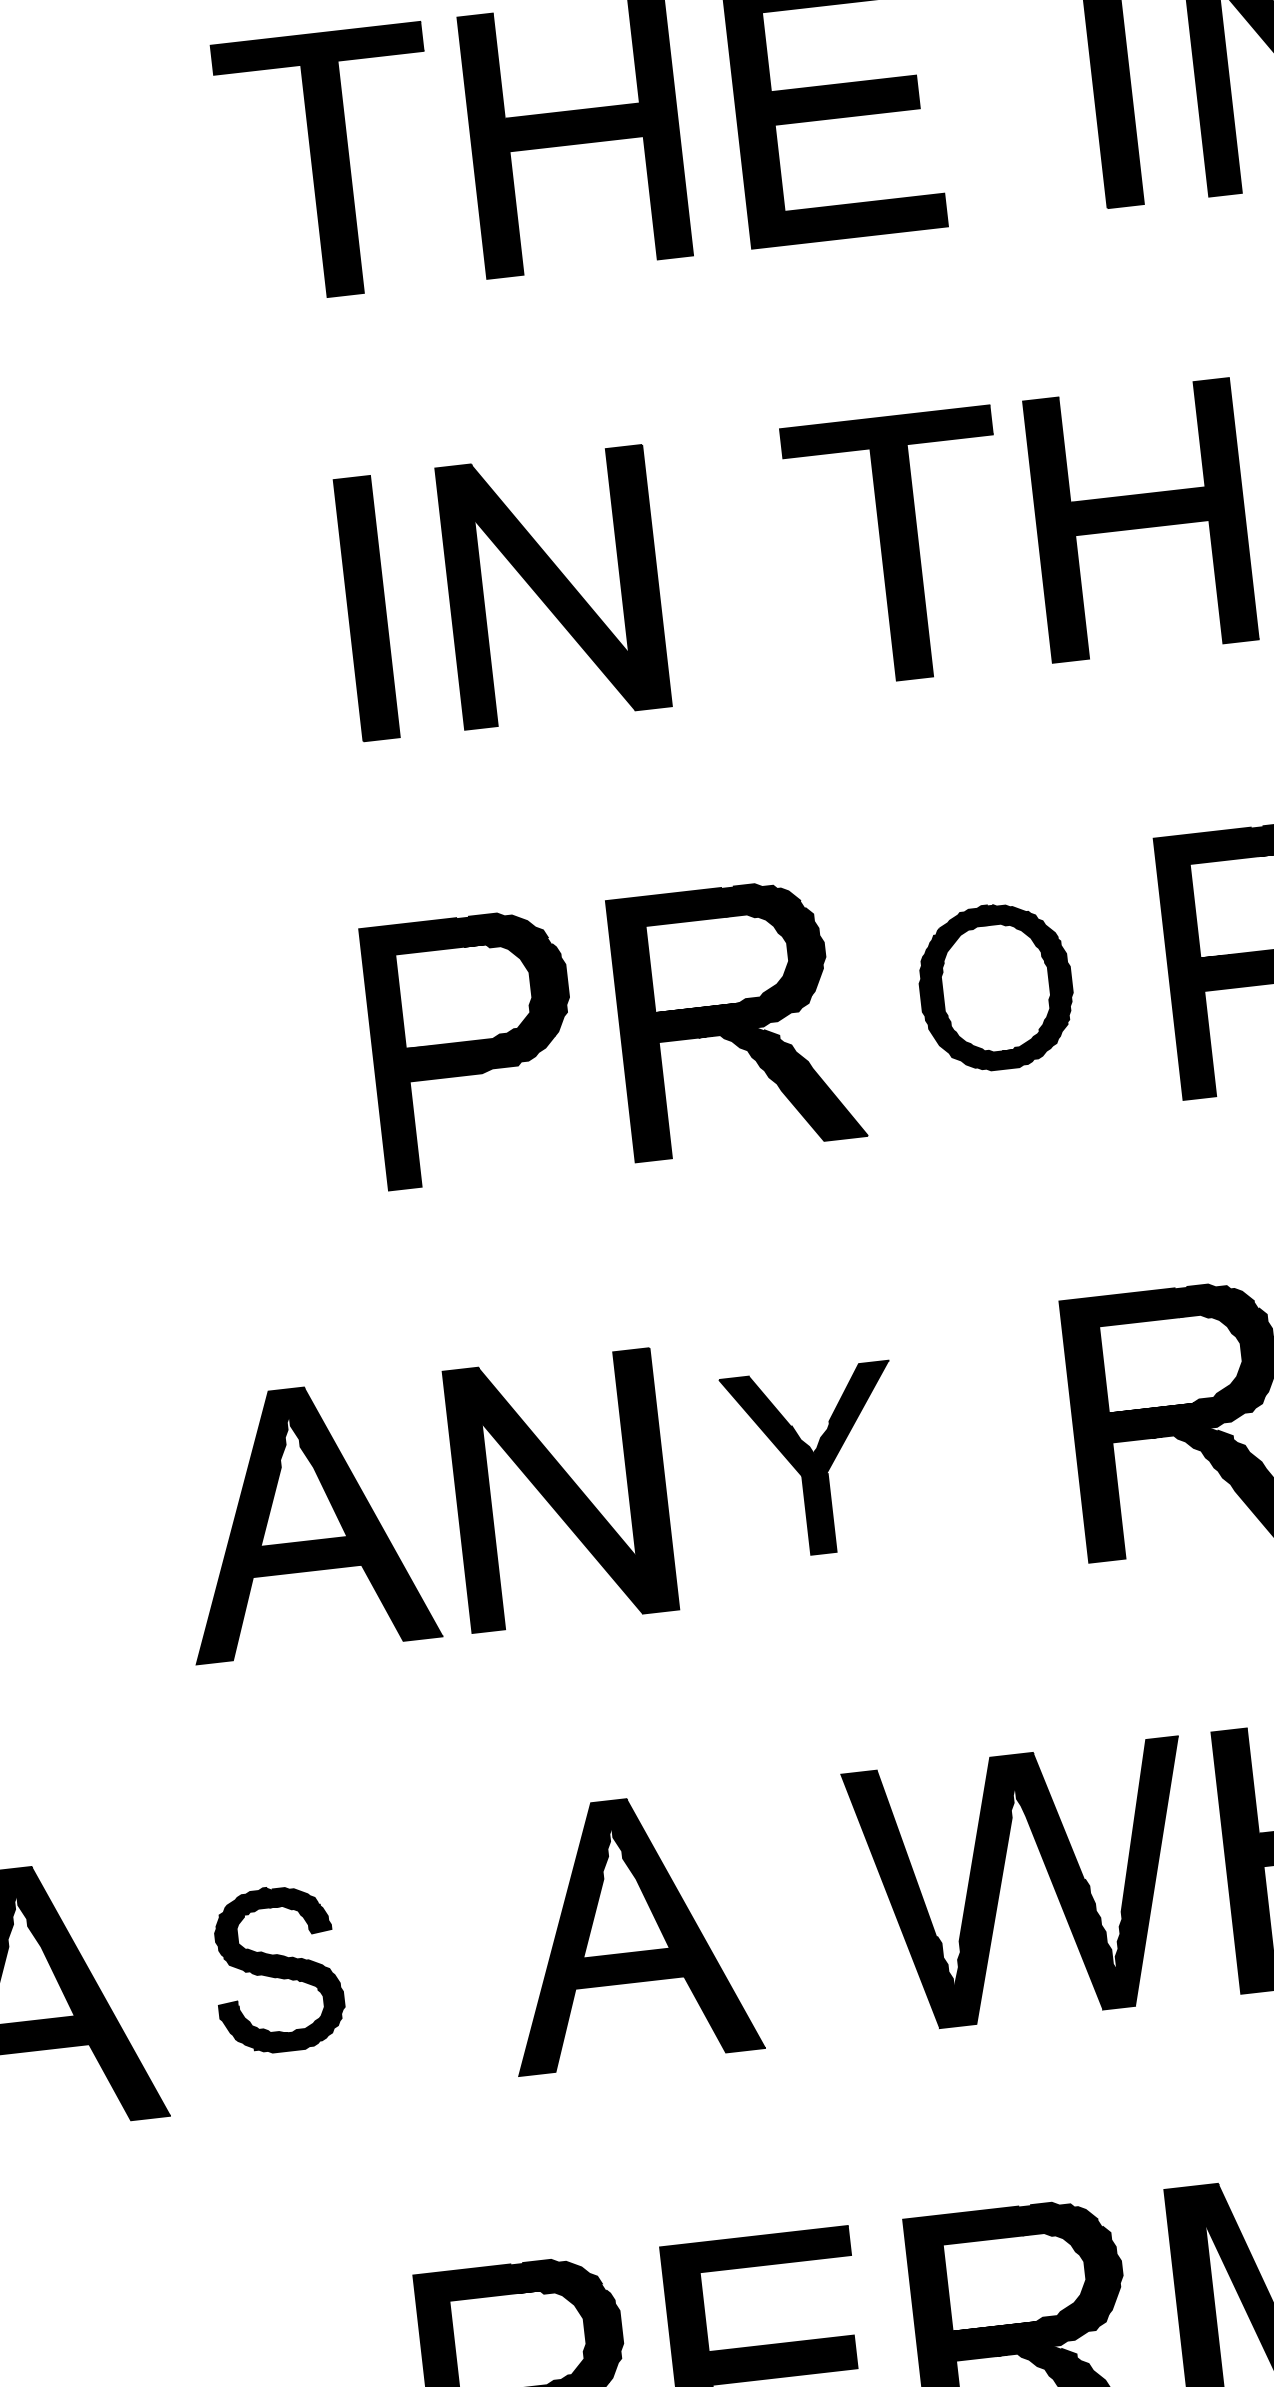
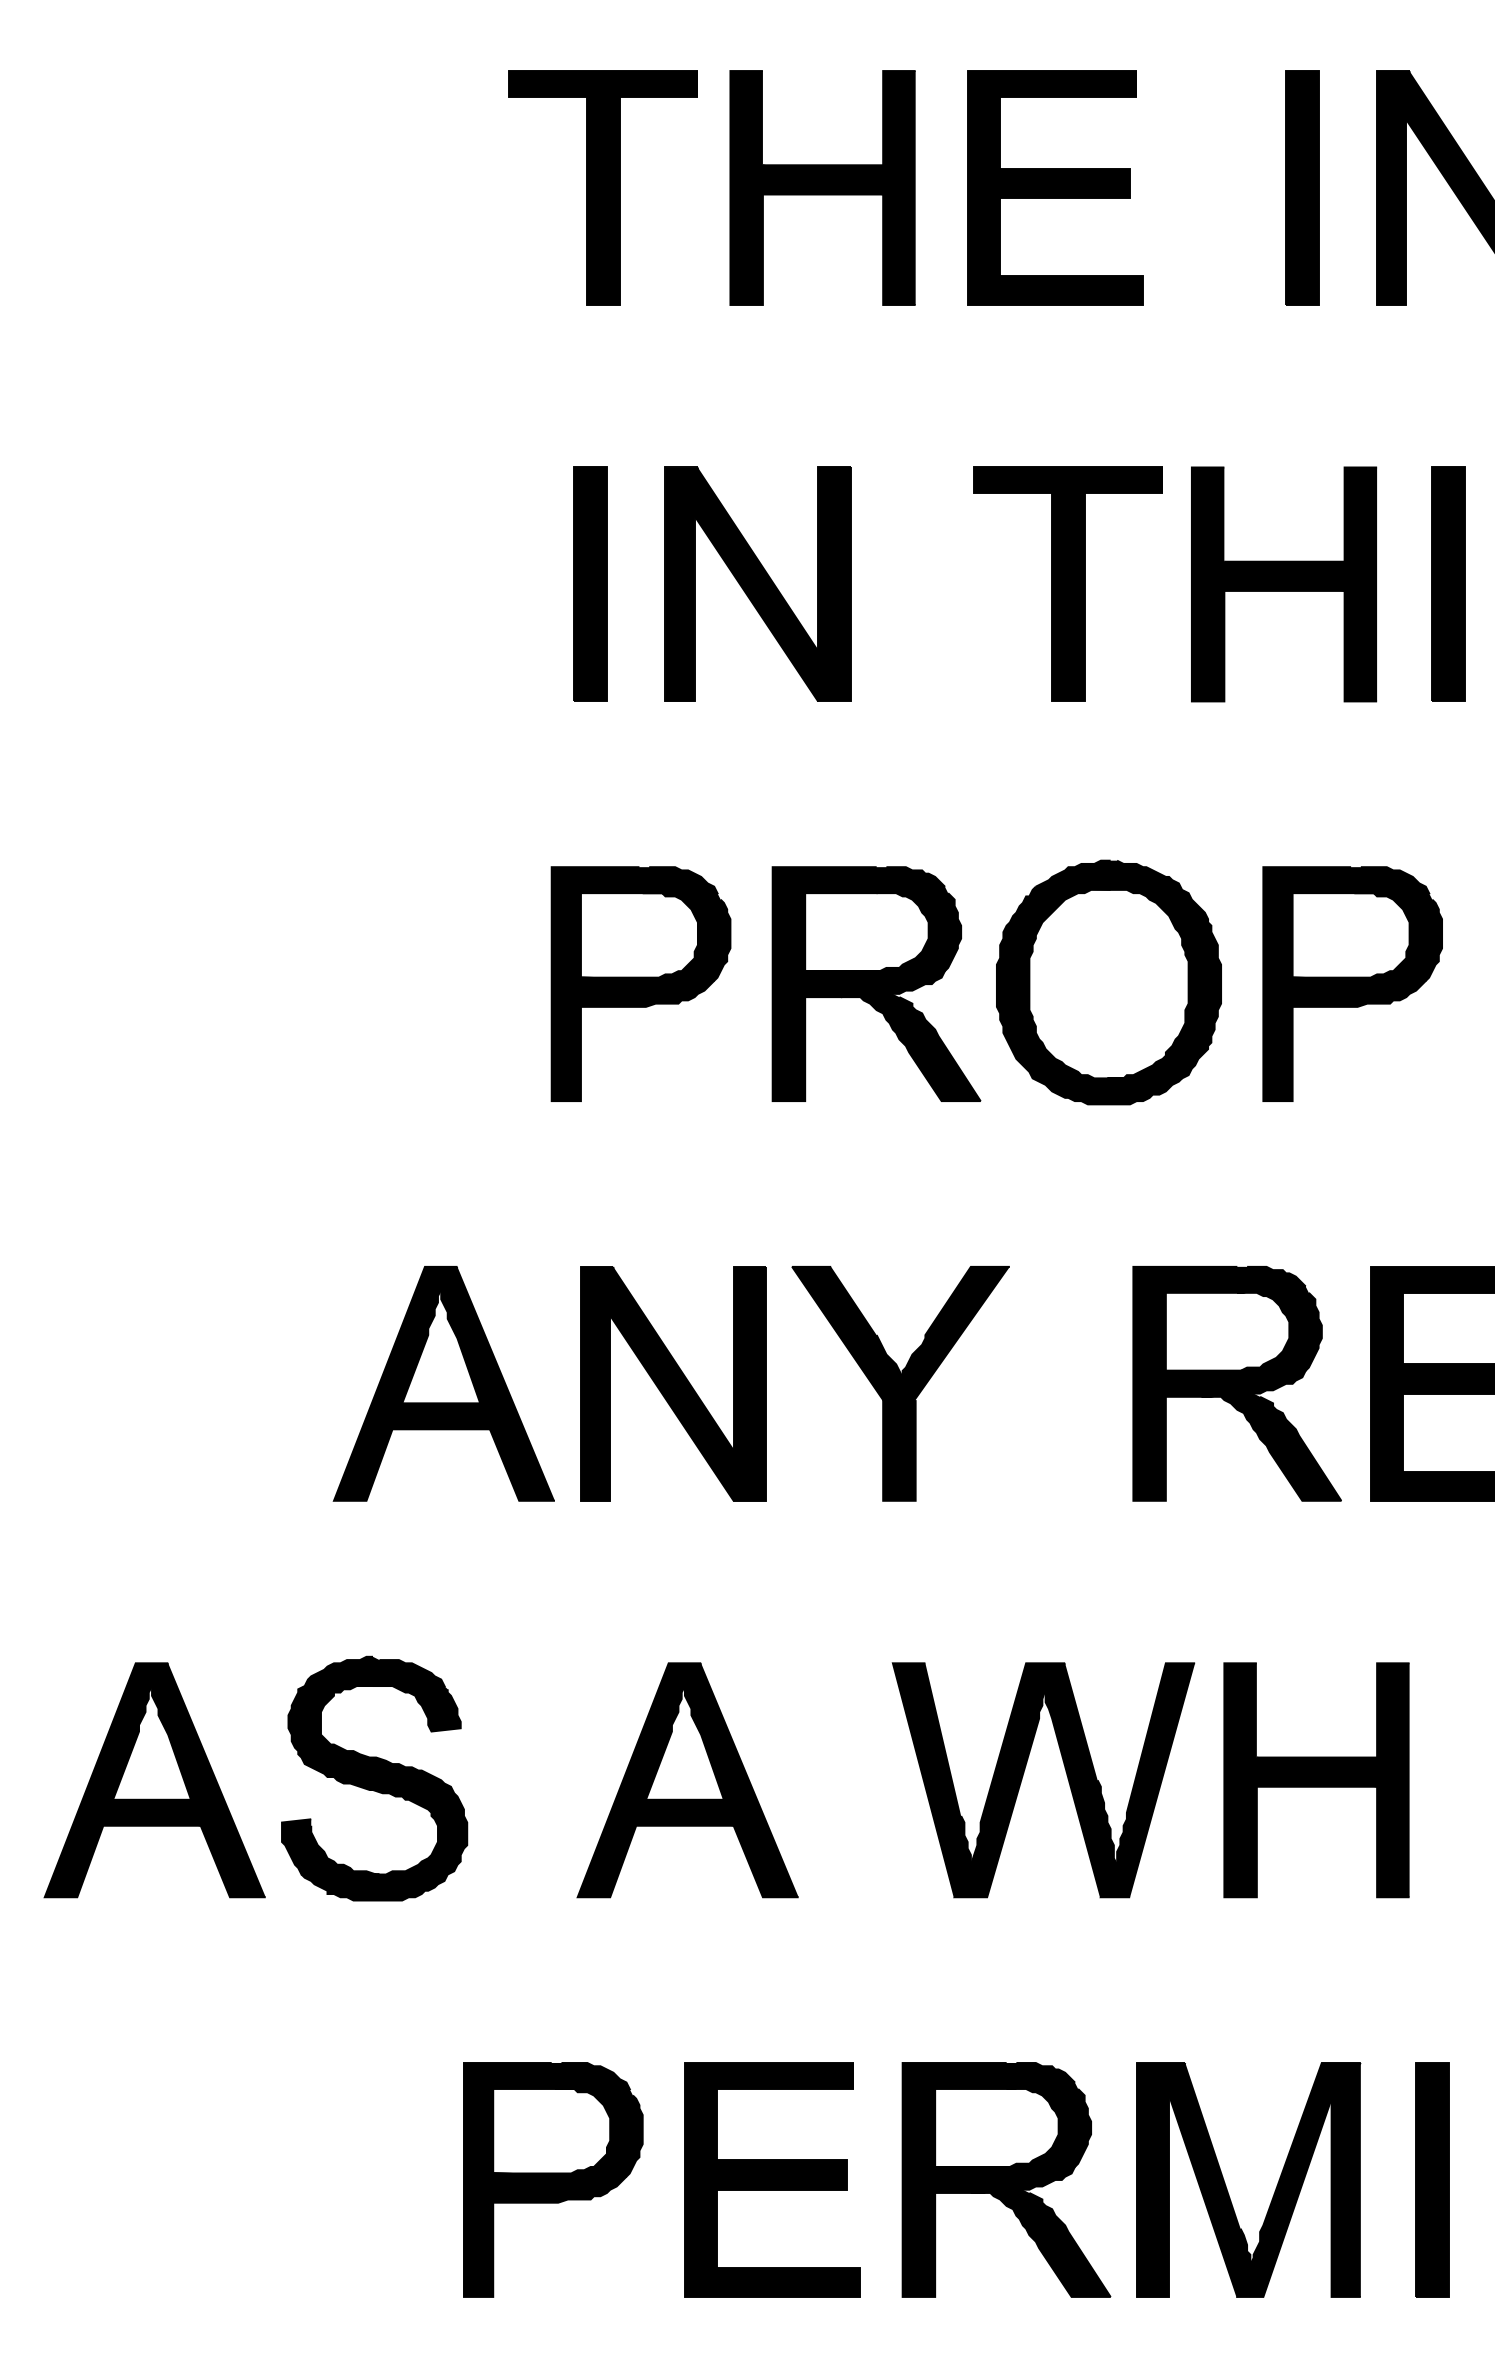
part: (995, 987) -> (1108, 982), size x1.67
part: (814, 1461) -> (900, 1383), size x1.43
part: (277, 1969) -> (374, 1778), size x1.67

